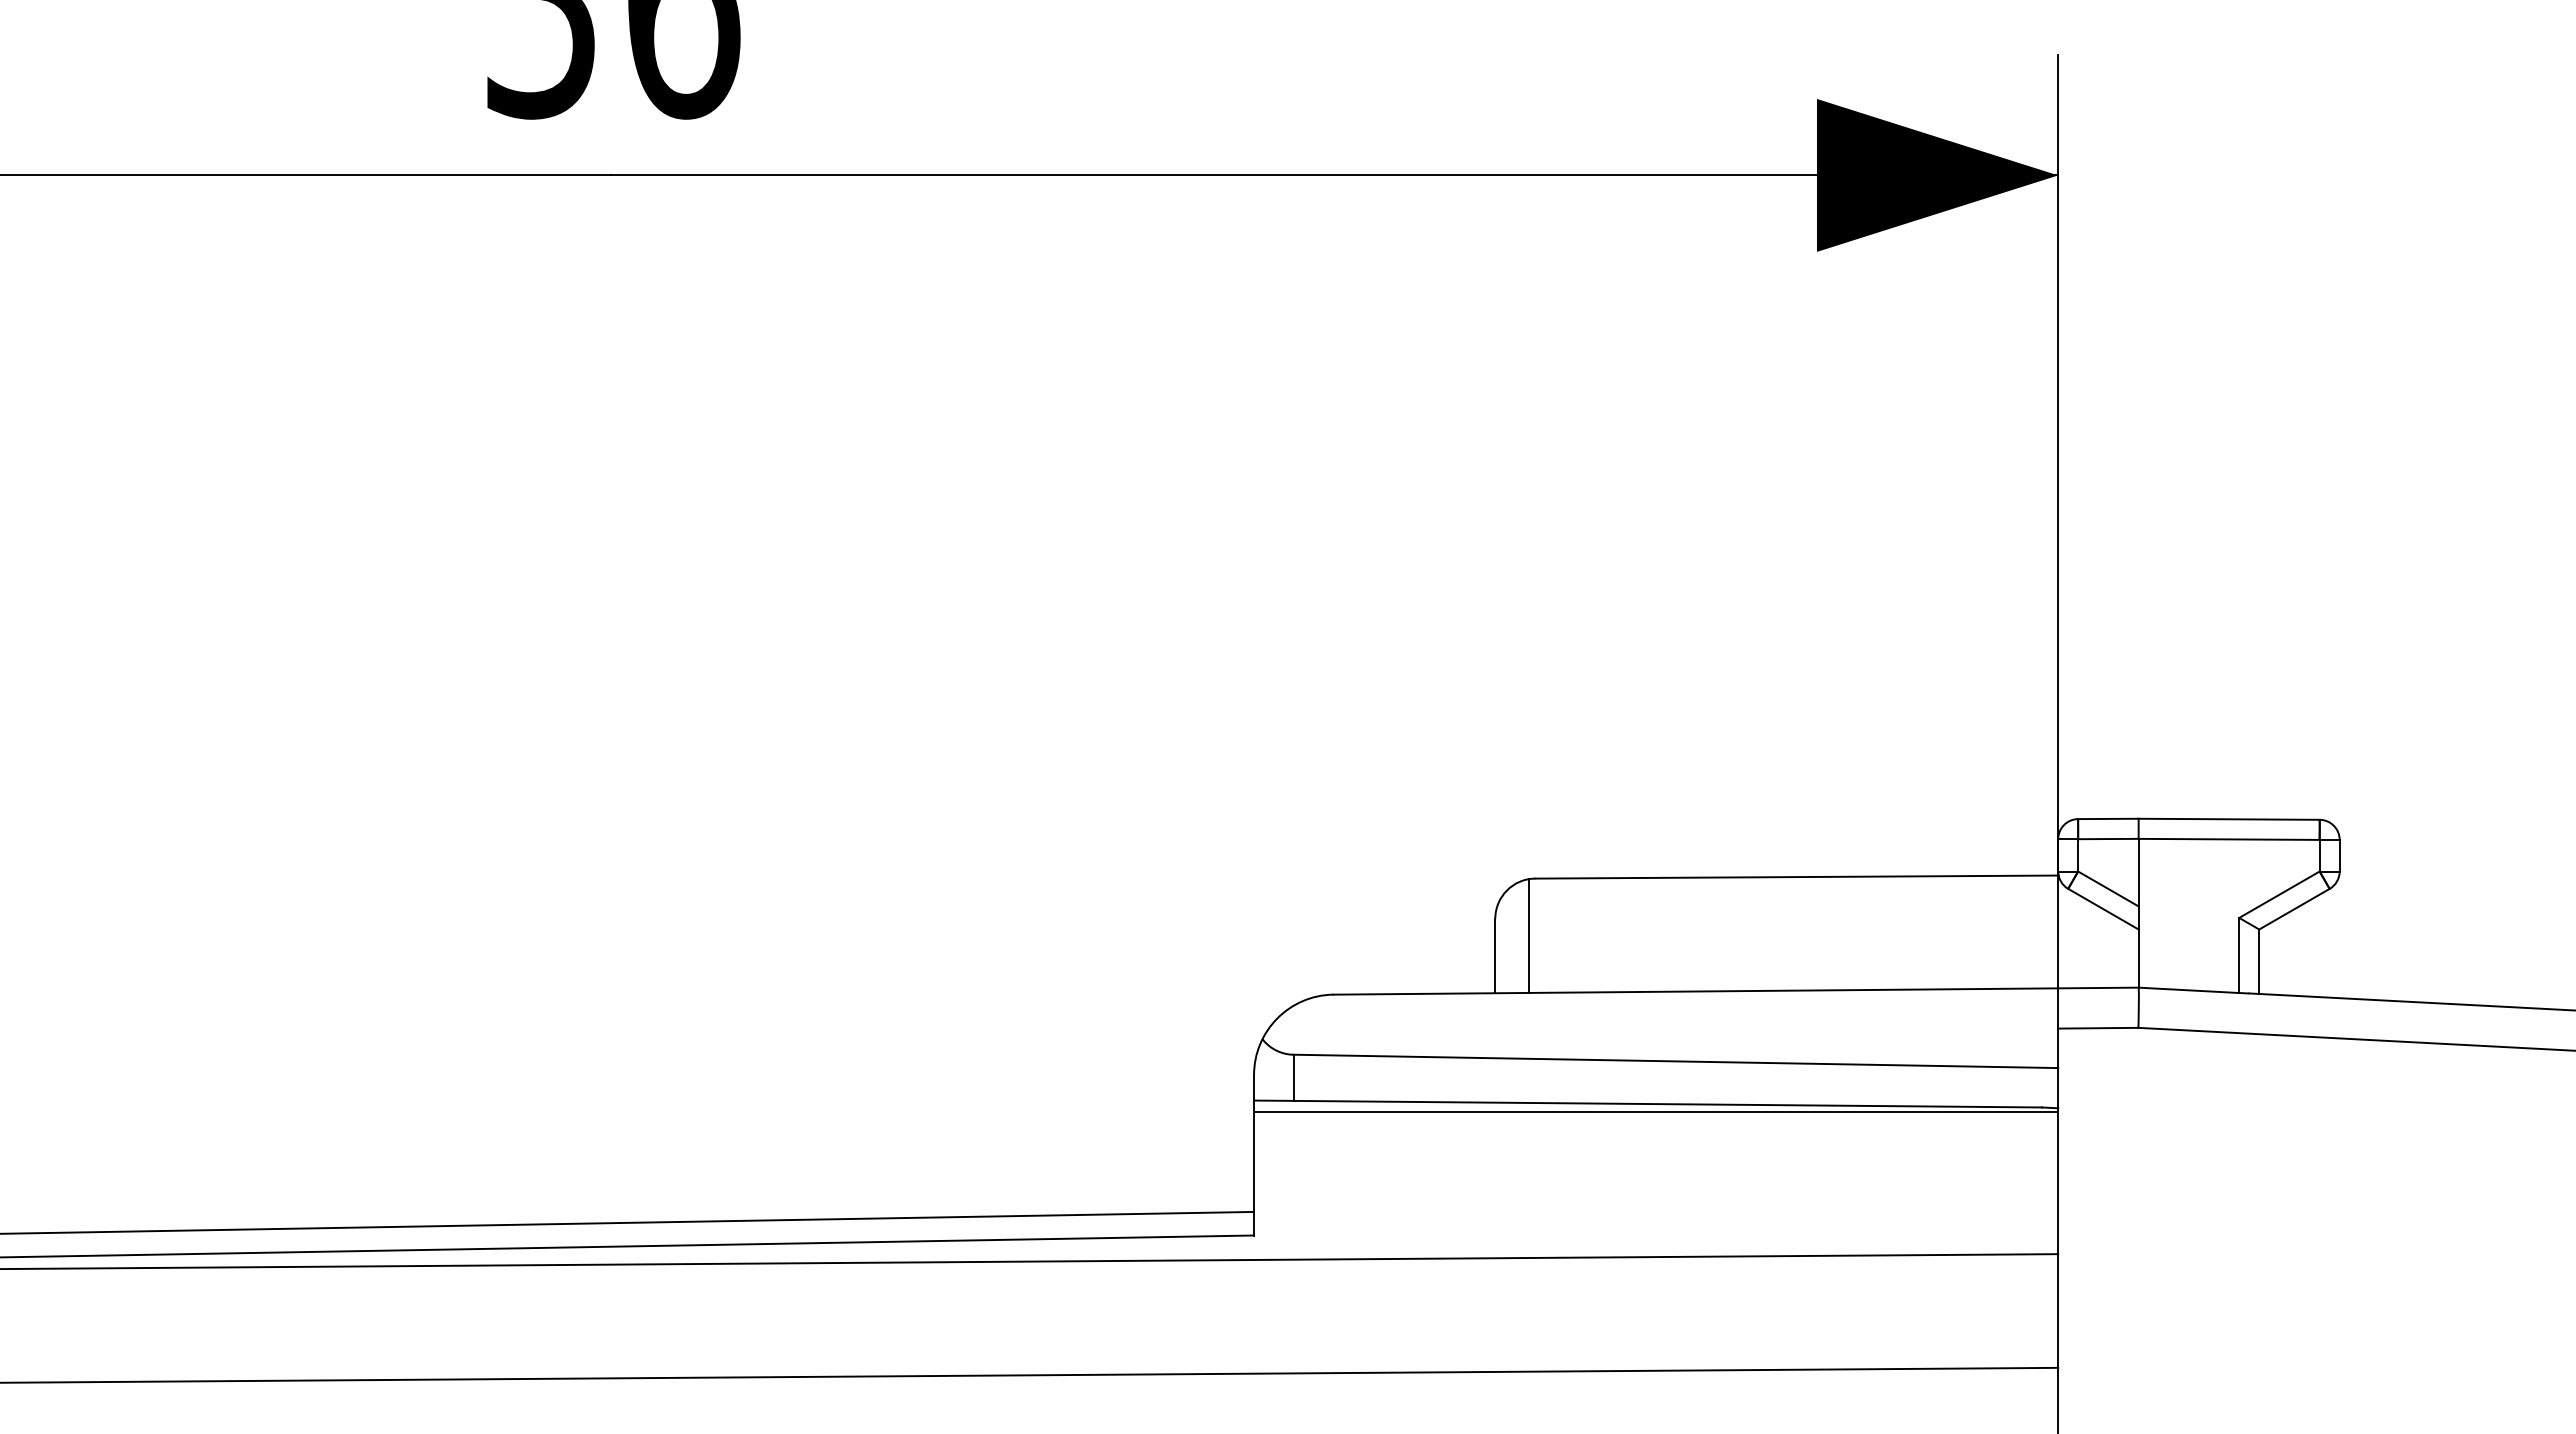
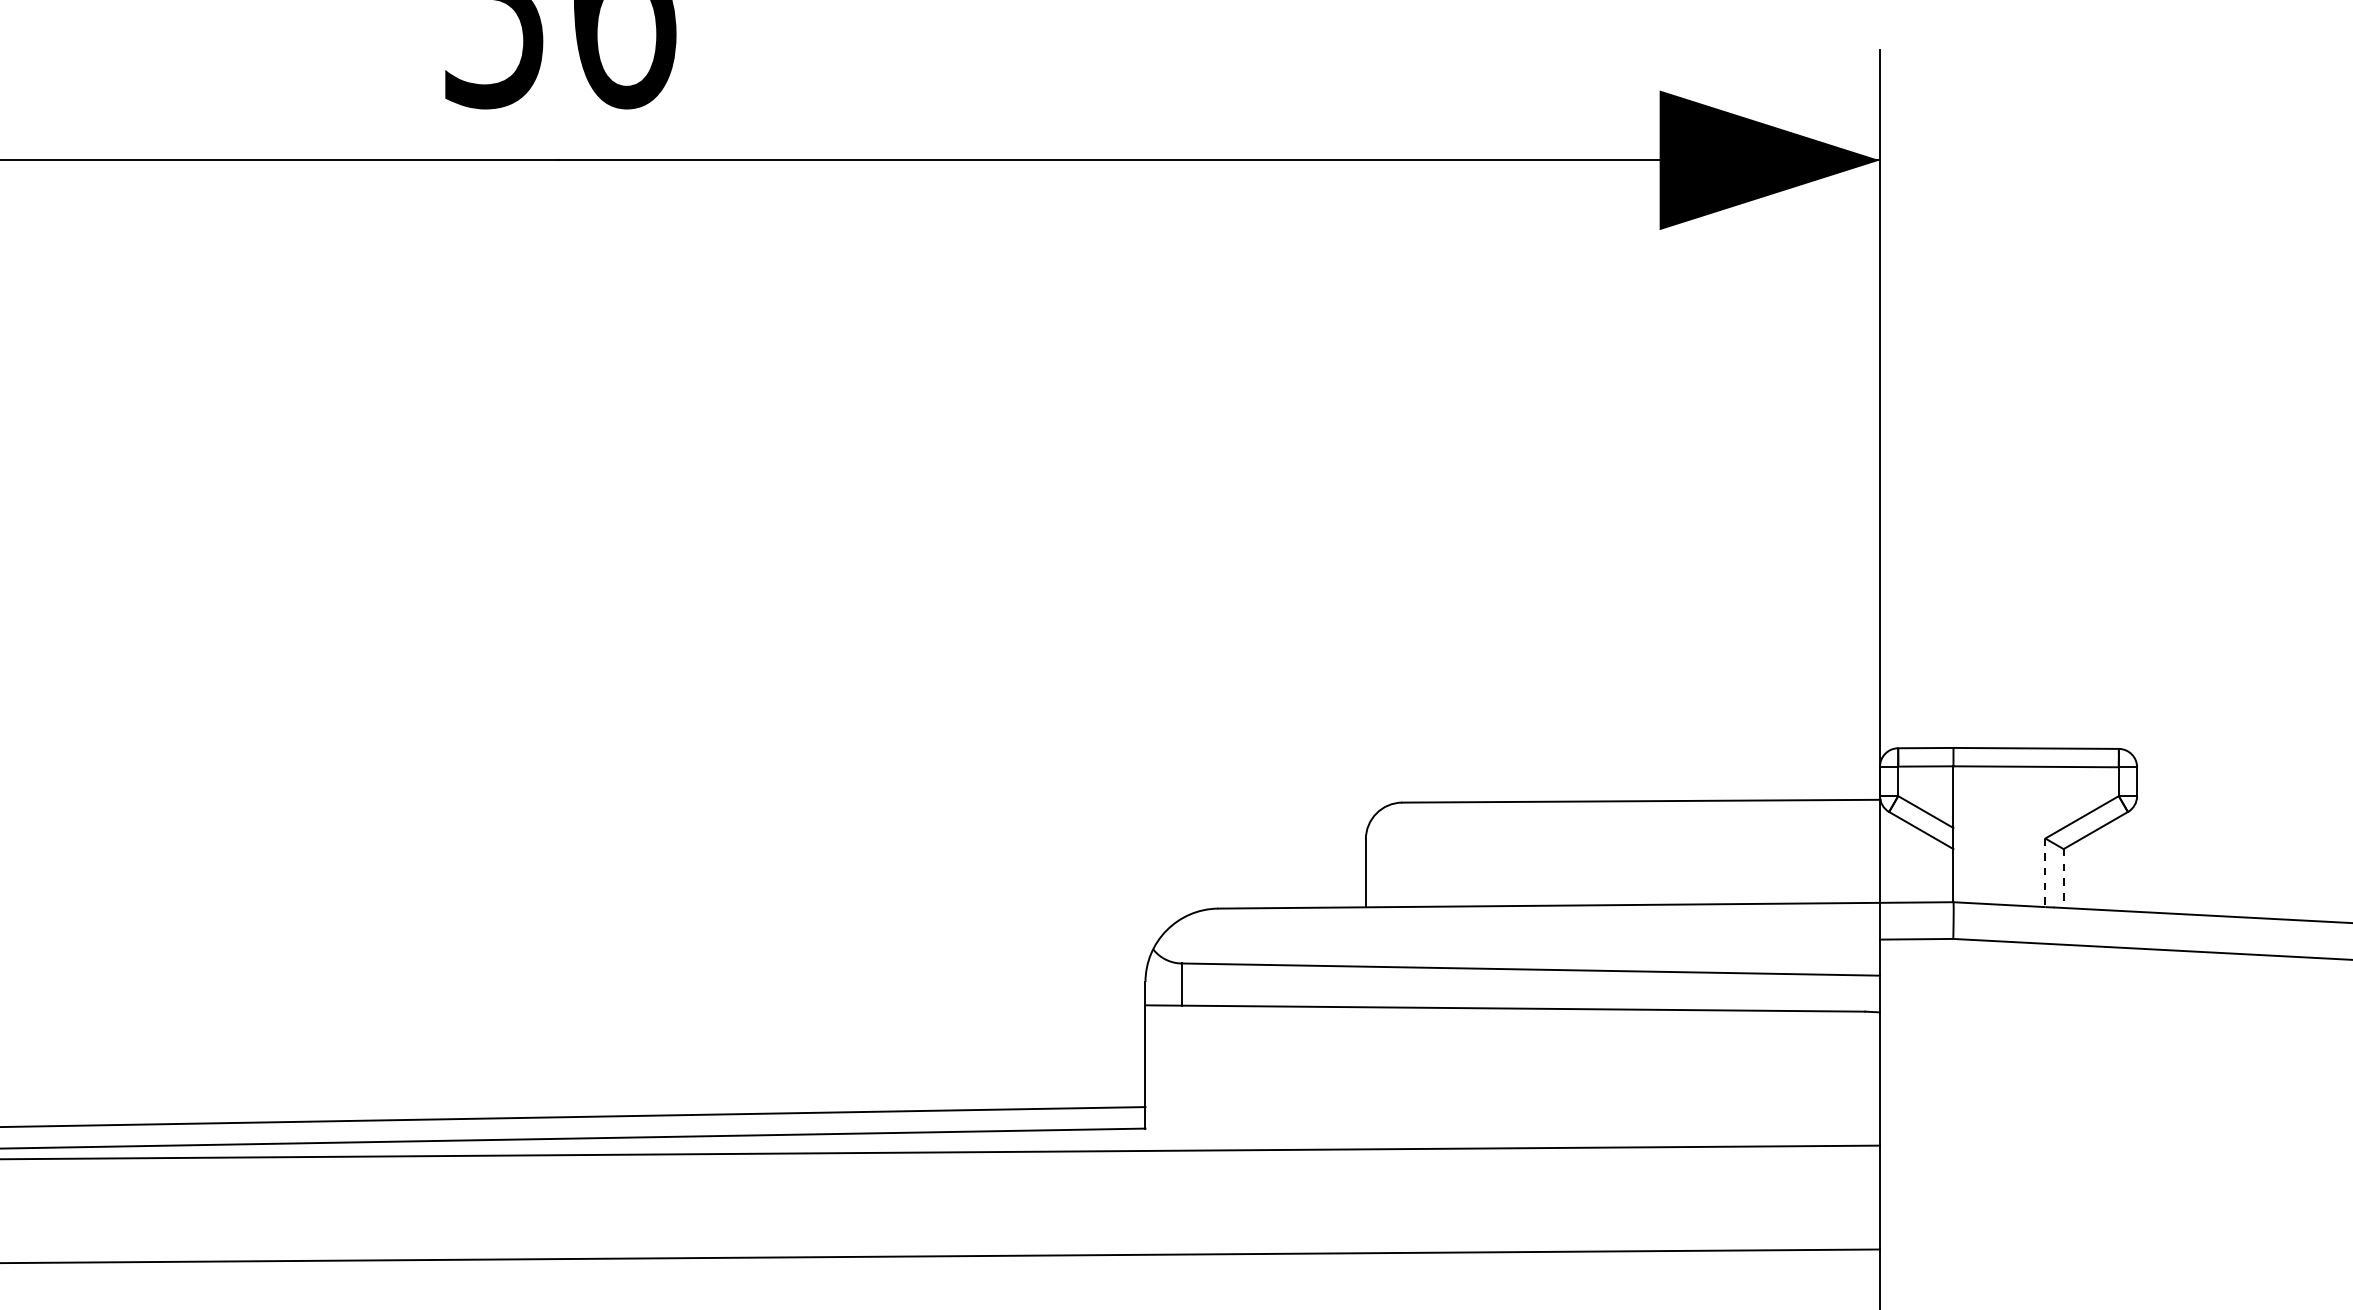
line: (1529, 935) -> (1397, 854), removed
line: (2239, 955) -> (2045, 872), solid -> dashed
line: (2259, 962) -> (2063, 879), solid -> dashed
line: (1656, 1112) -> (1513, 1016), removed

